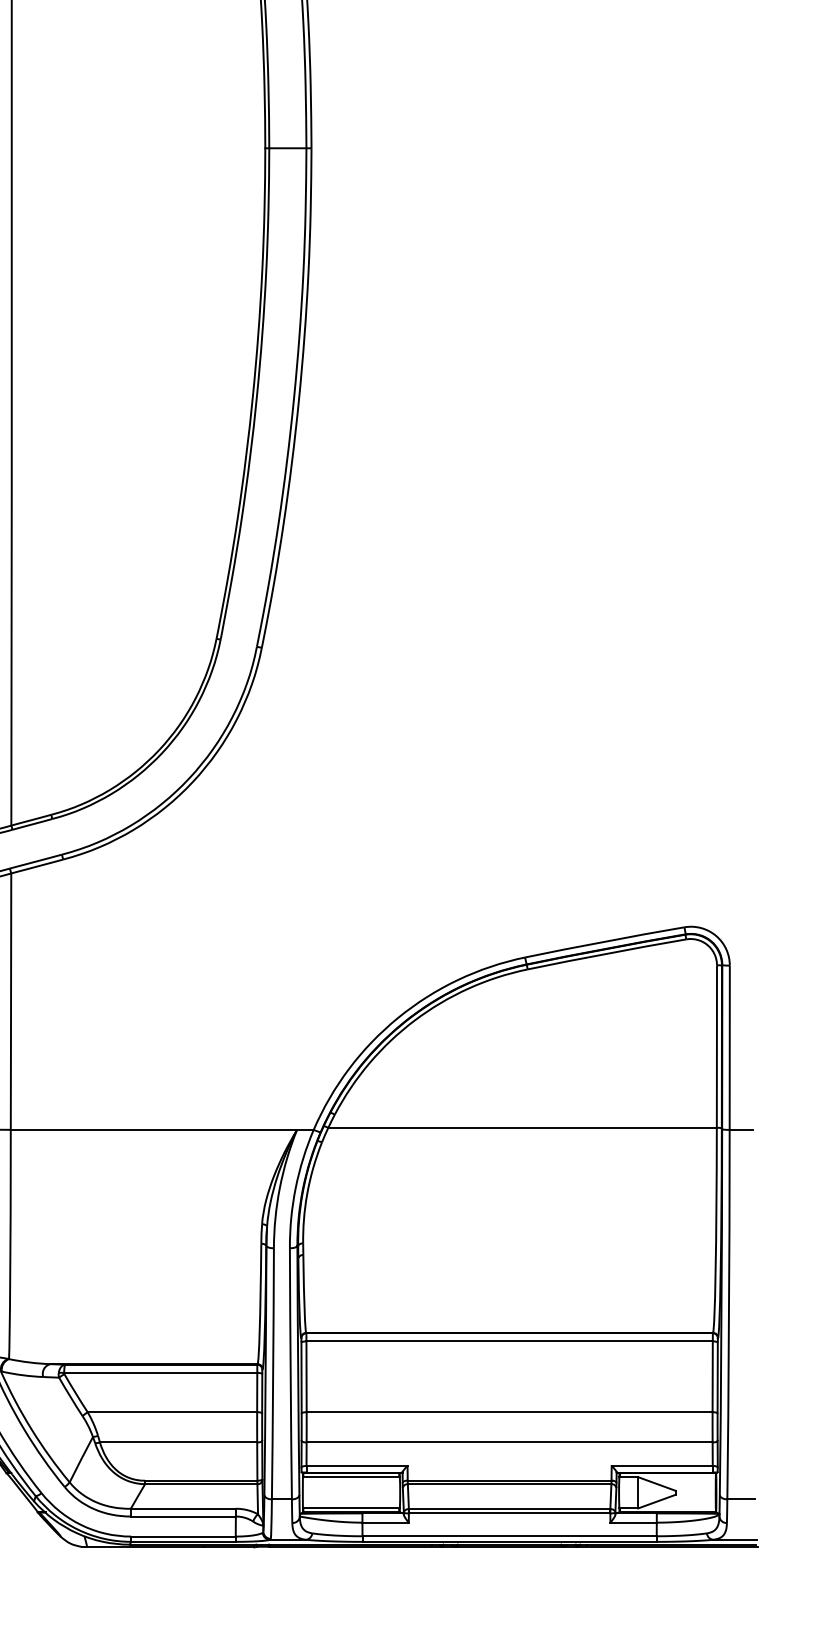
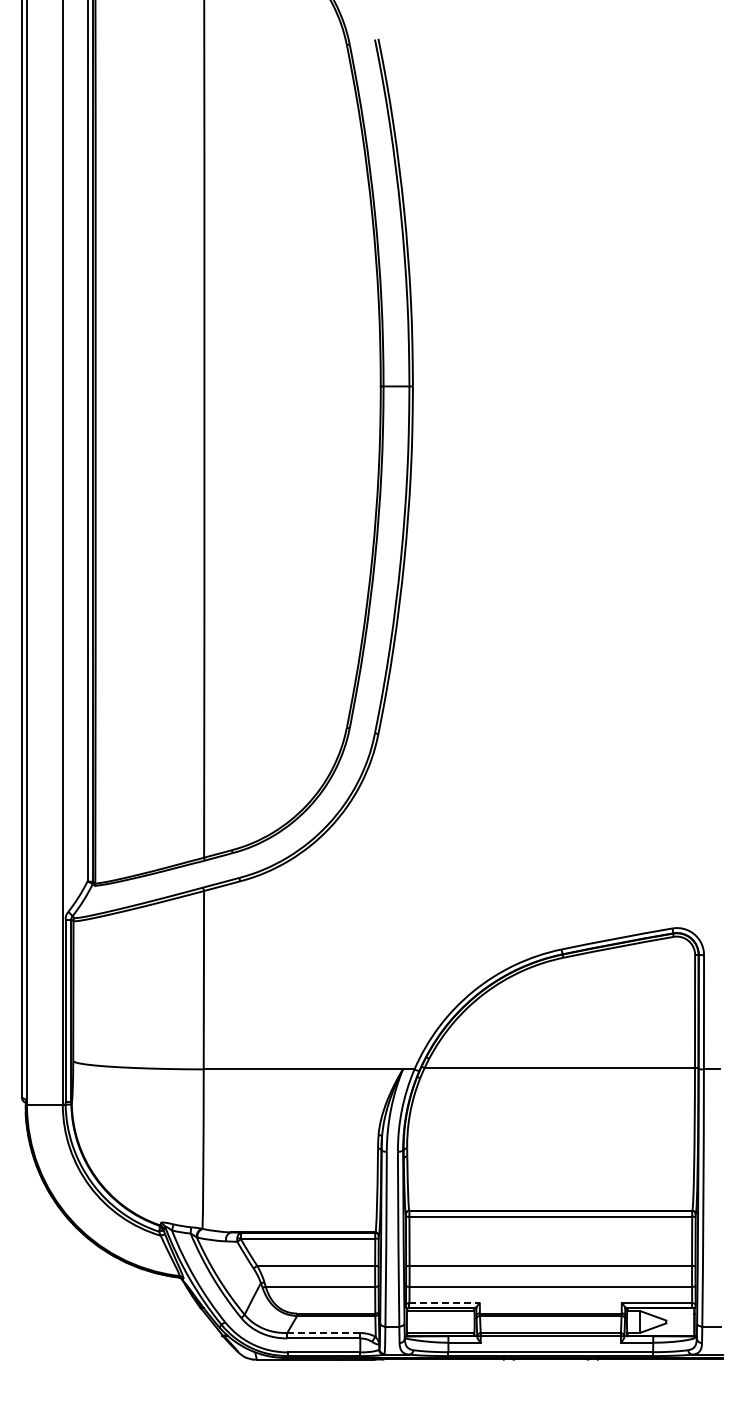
line: (358, 1466) -> (445, 1303), solid -> dashed
line: (182, 1509) -> (323, 1333), solid -> dashed

